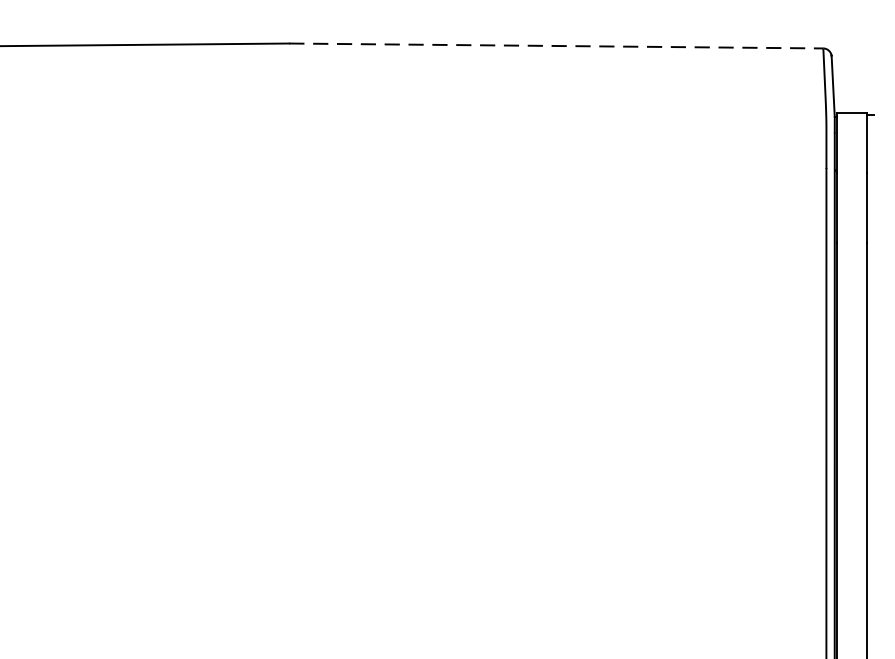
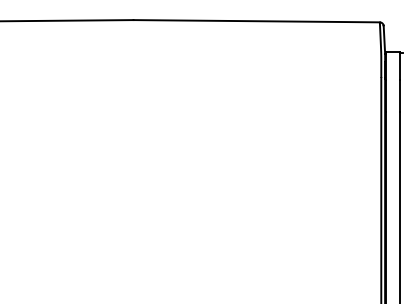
line: (558, 46) -> (257, 21), dashed -> solid

